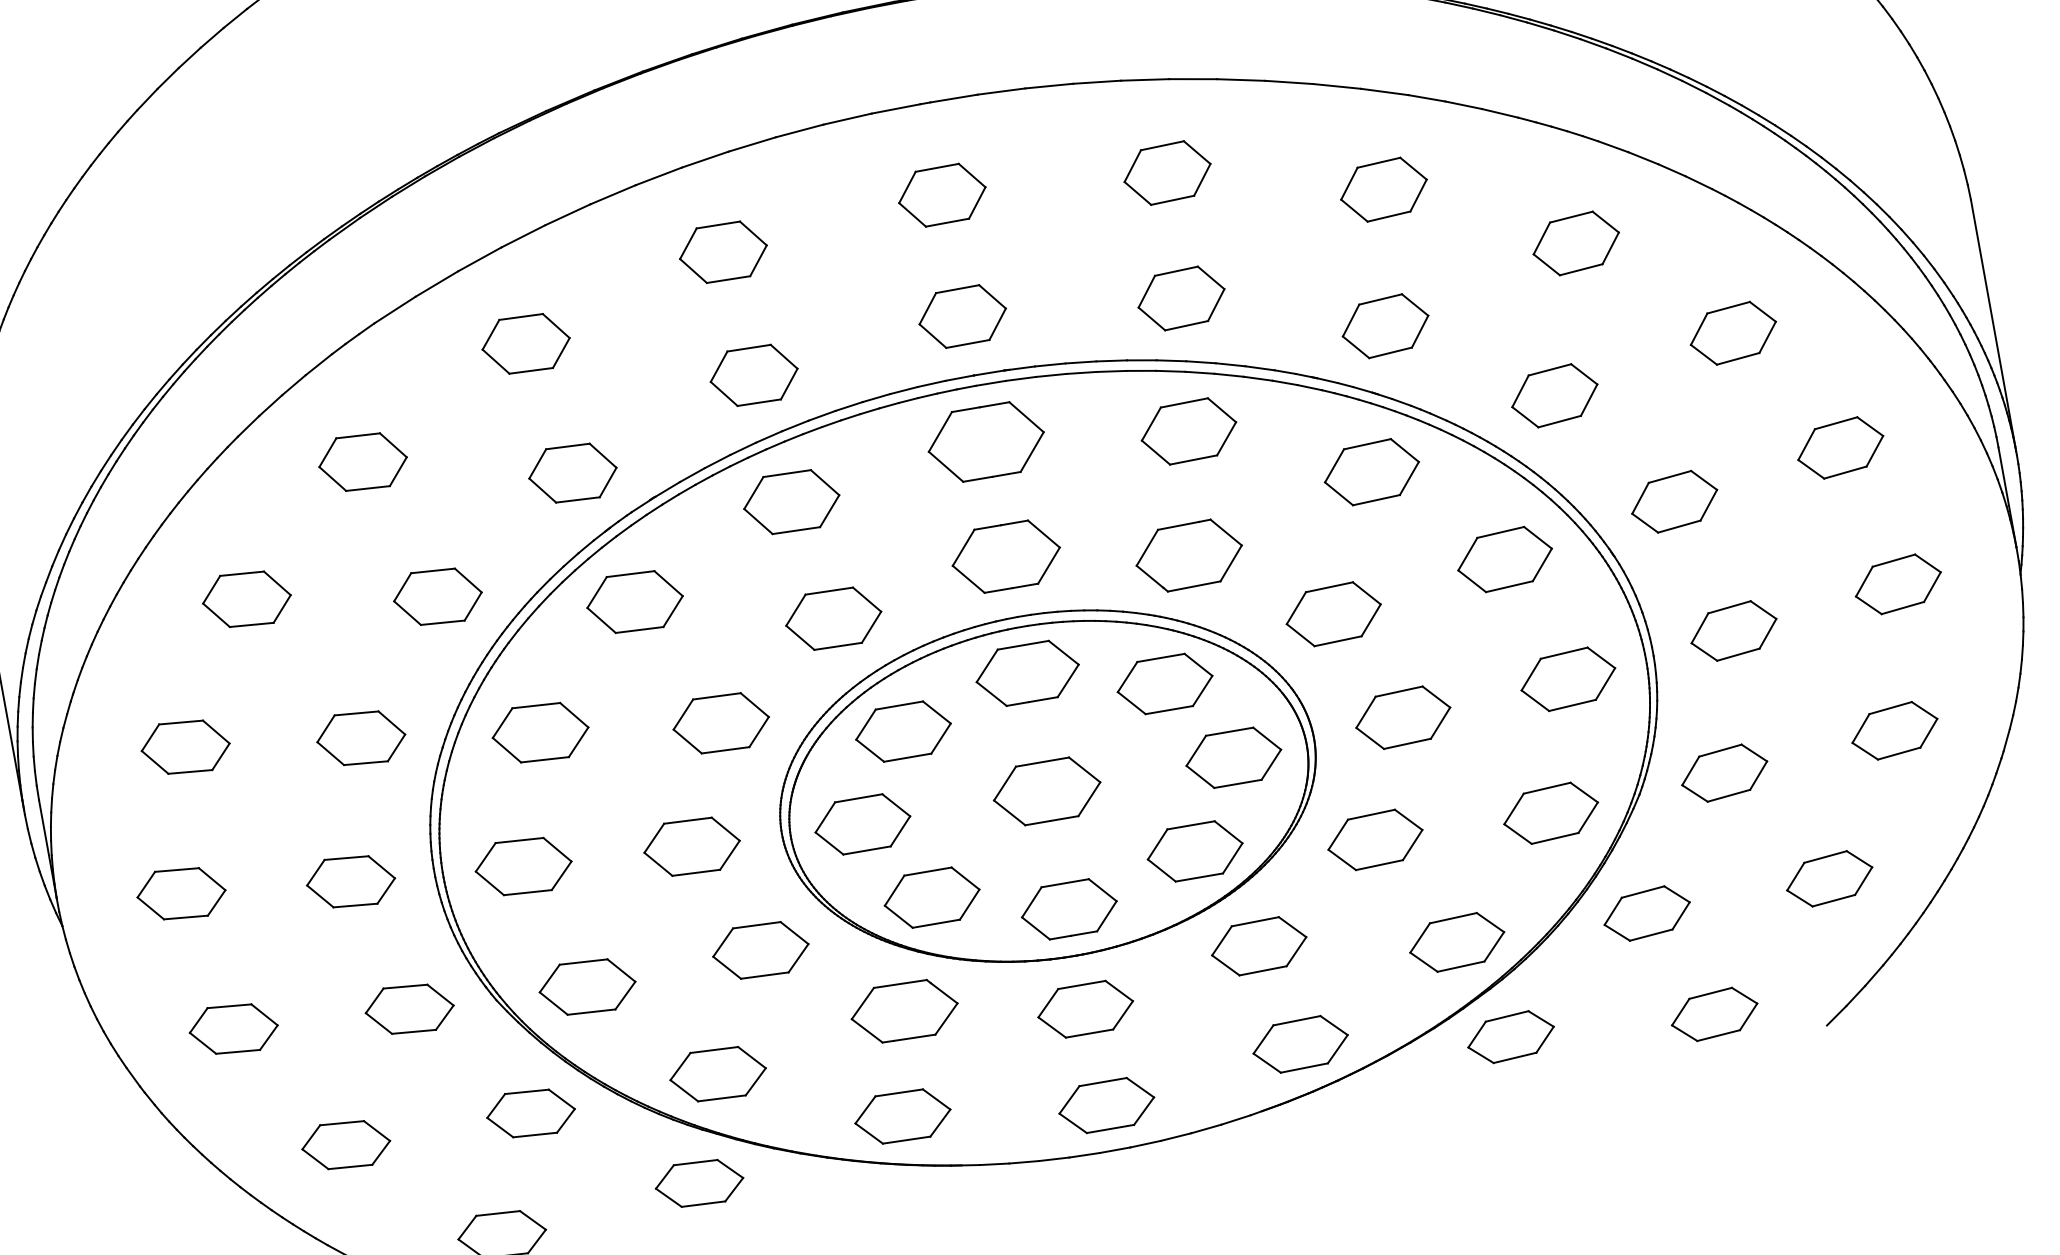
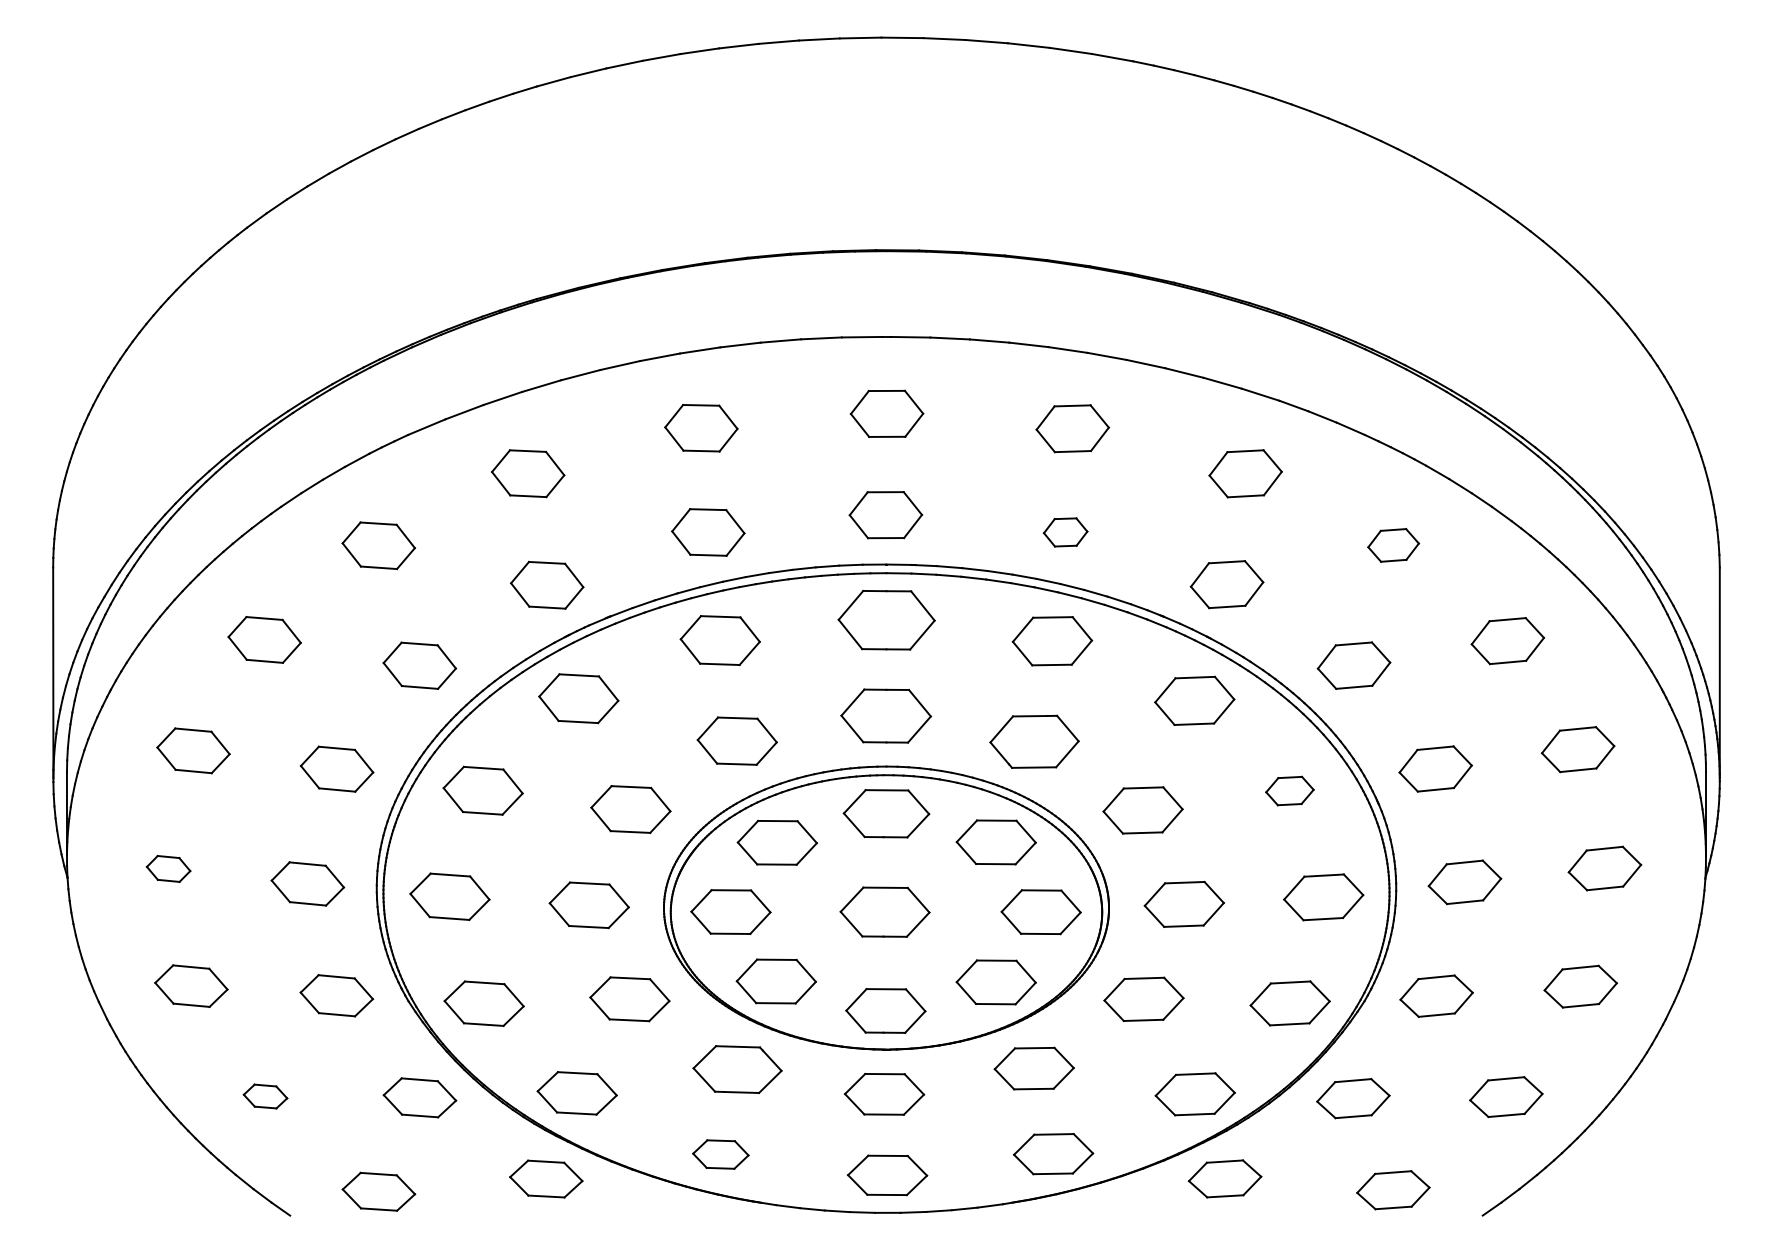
part: (1576, 243) -> (1393, 545), size x0.7
part: (1181, 298) -> (1065, 532), size x0.6
part: (1504, 558) -> (1289, 790), size x0.6
part: (181, 893) -> (168, 868), size x0.6
part: (902, 1116) -> (720, 1154), size x0.7
part: (346, 1145) -> (265, 1096), size x0.6

